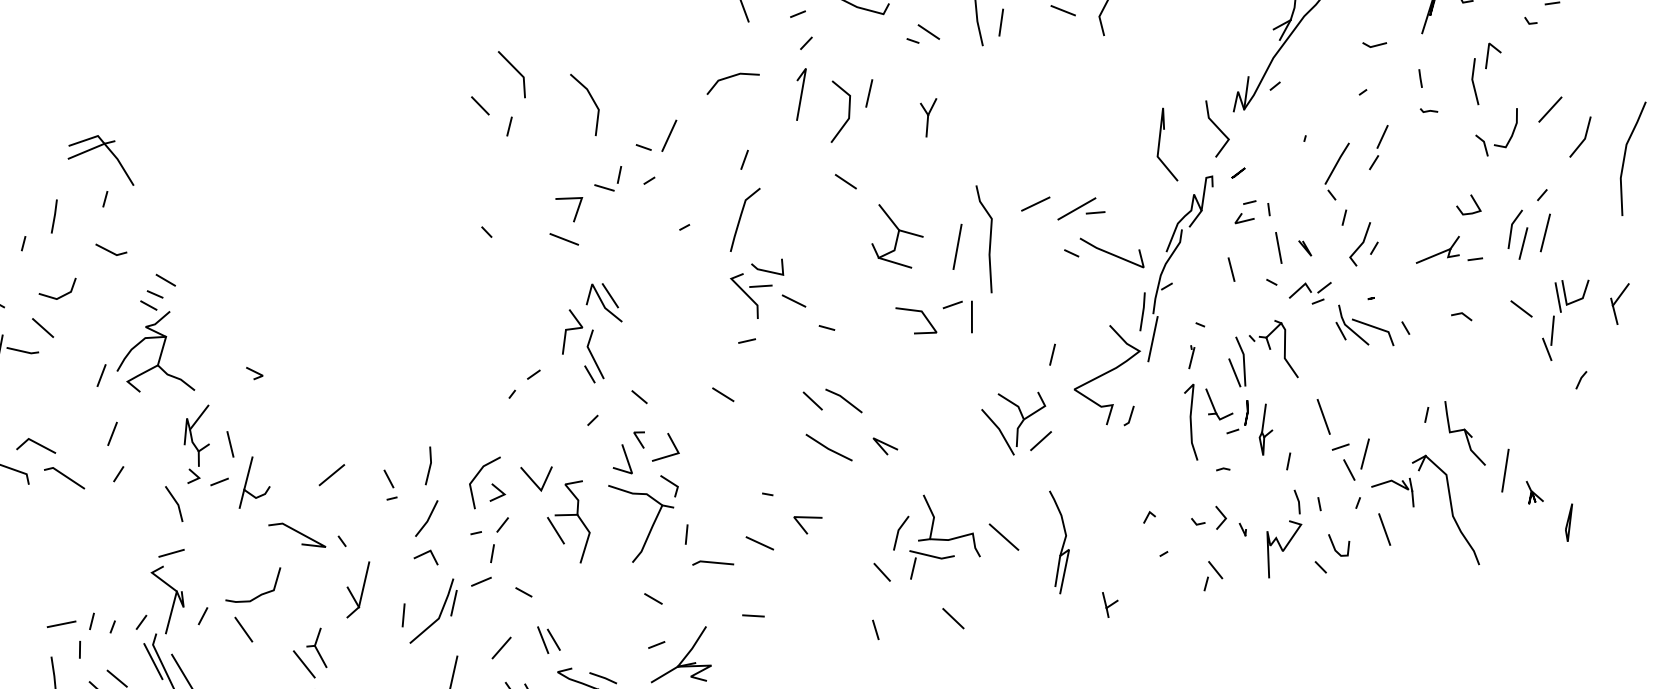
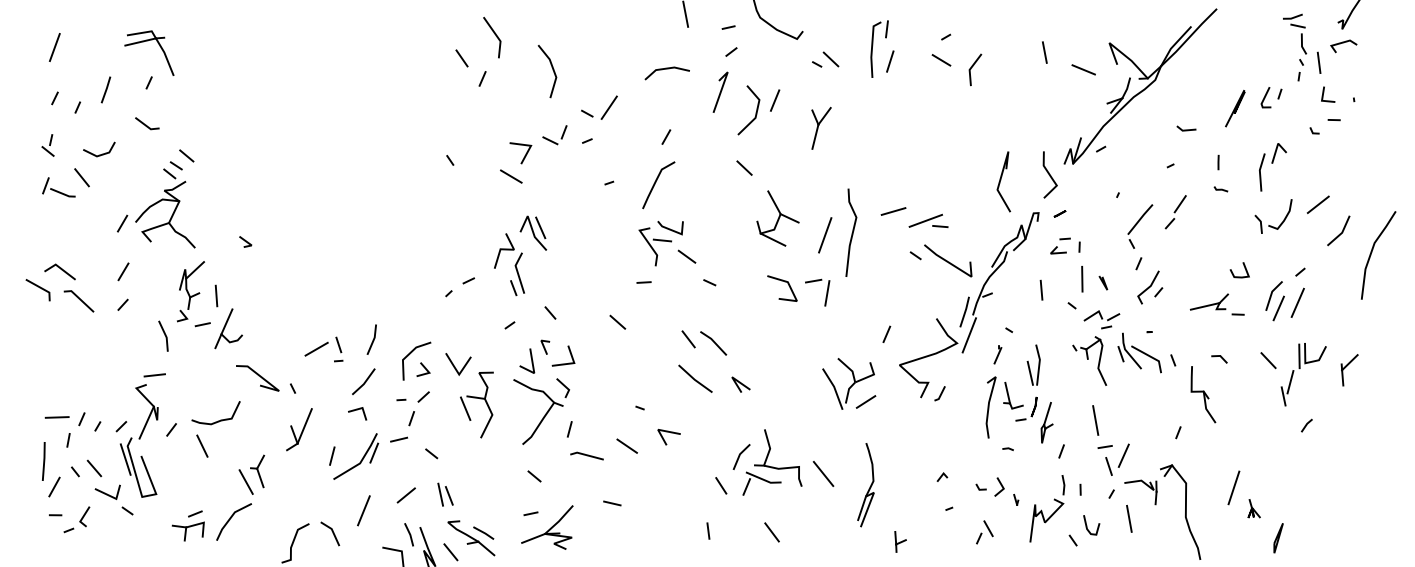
part: (931, 117) -> (821, 128), size x1.43
part: (1272, 350) -> (1089, 360), moved
part: (1464, 433) -> (1203, 394), moved
line: (331, 474) -> (316, 348), moved

